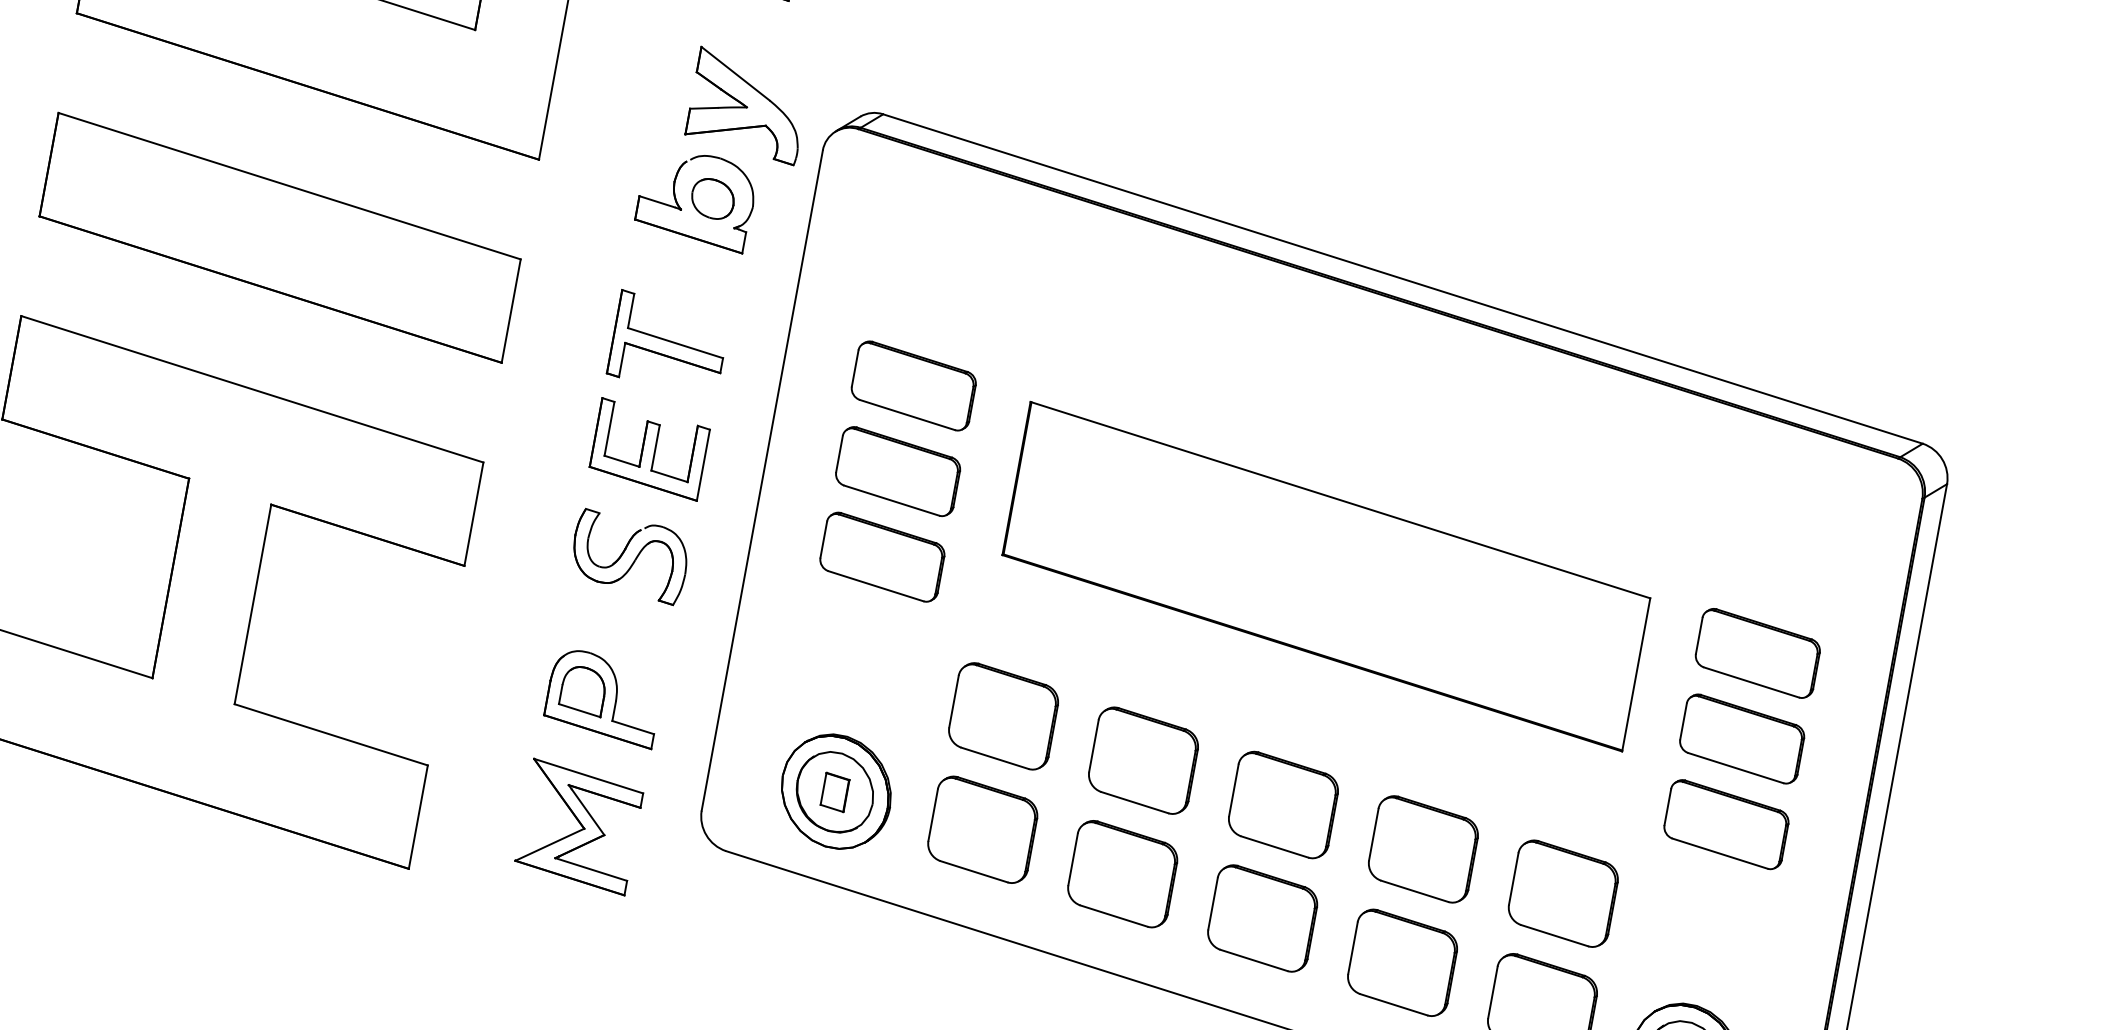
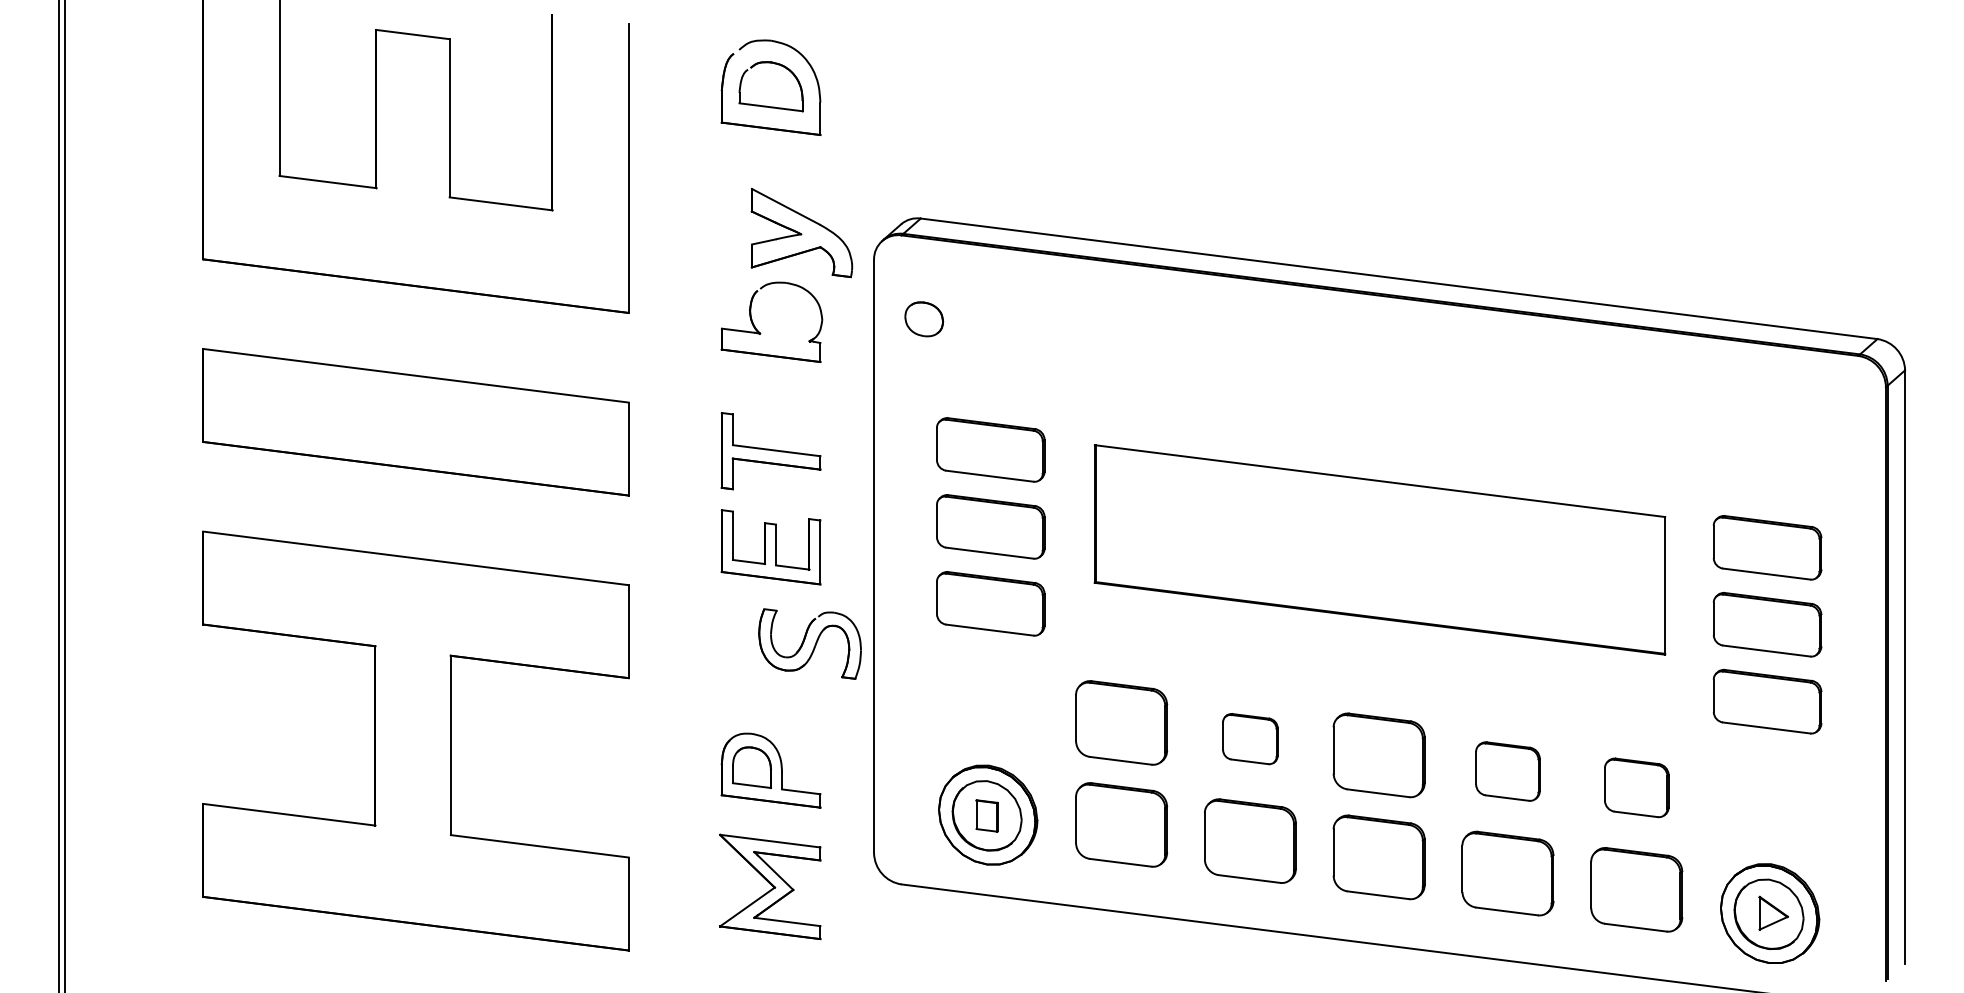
part: (713, 199) -> (924, 319), moved
part: (629, 556) -> (809, 643), moved
part: (1143, 759) -> (1250, 738), size x0.6
part: (1422, 849) -> (1507, 771), size x0.7
part: (1563, 893) -> (1636, 787), size x0.7

